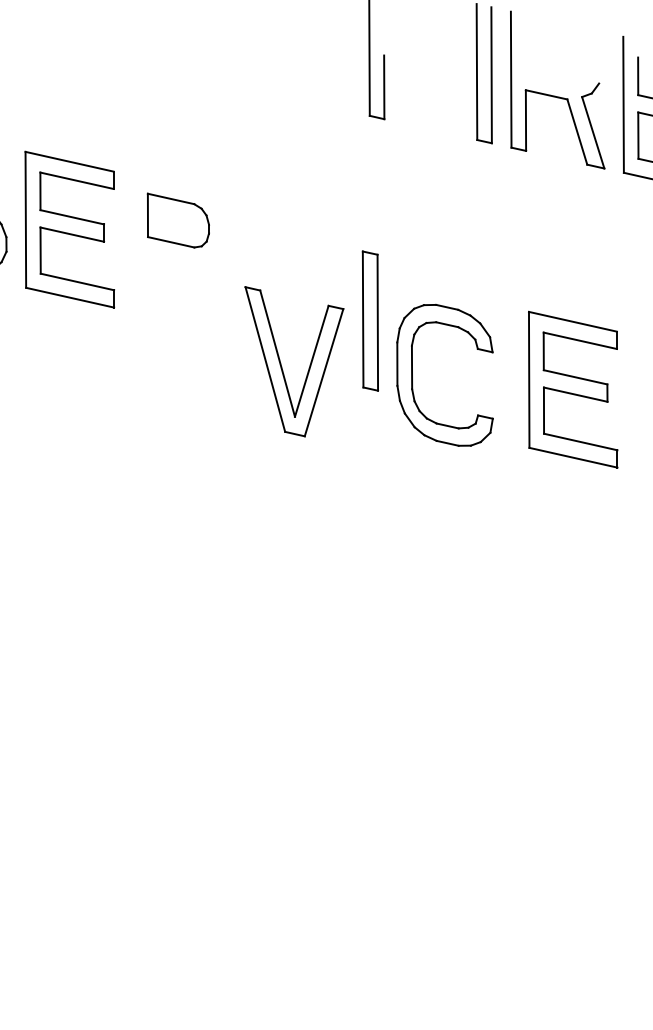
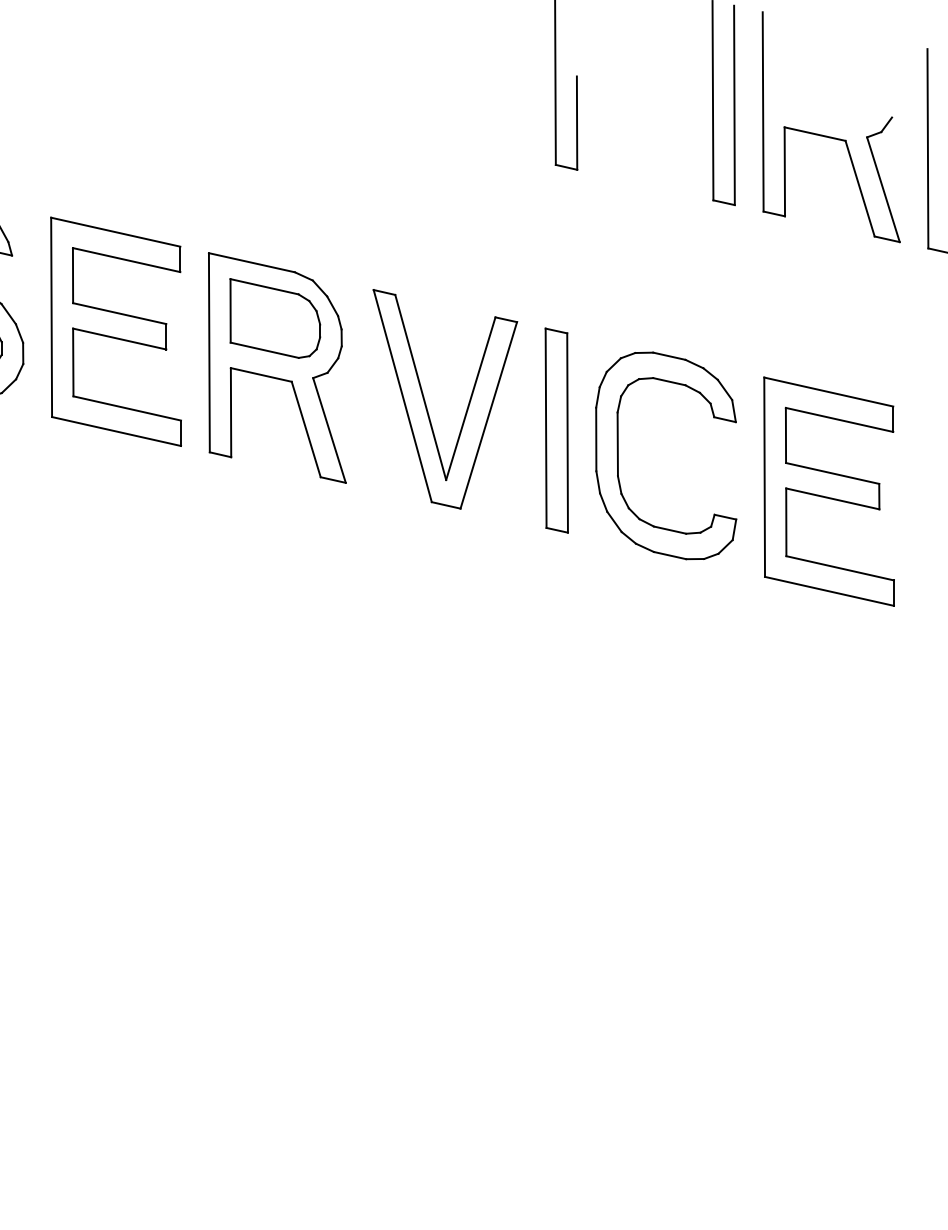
part: (179, 254) -> (276, 368), added
part: (369, 320) -> (555, 429), moved
part: (282, 366) -> (427, 406), moved
part: (412, 374) -> (618, 454), moved
part: (573, 389) -> (829, 491), moved

